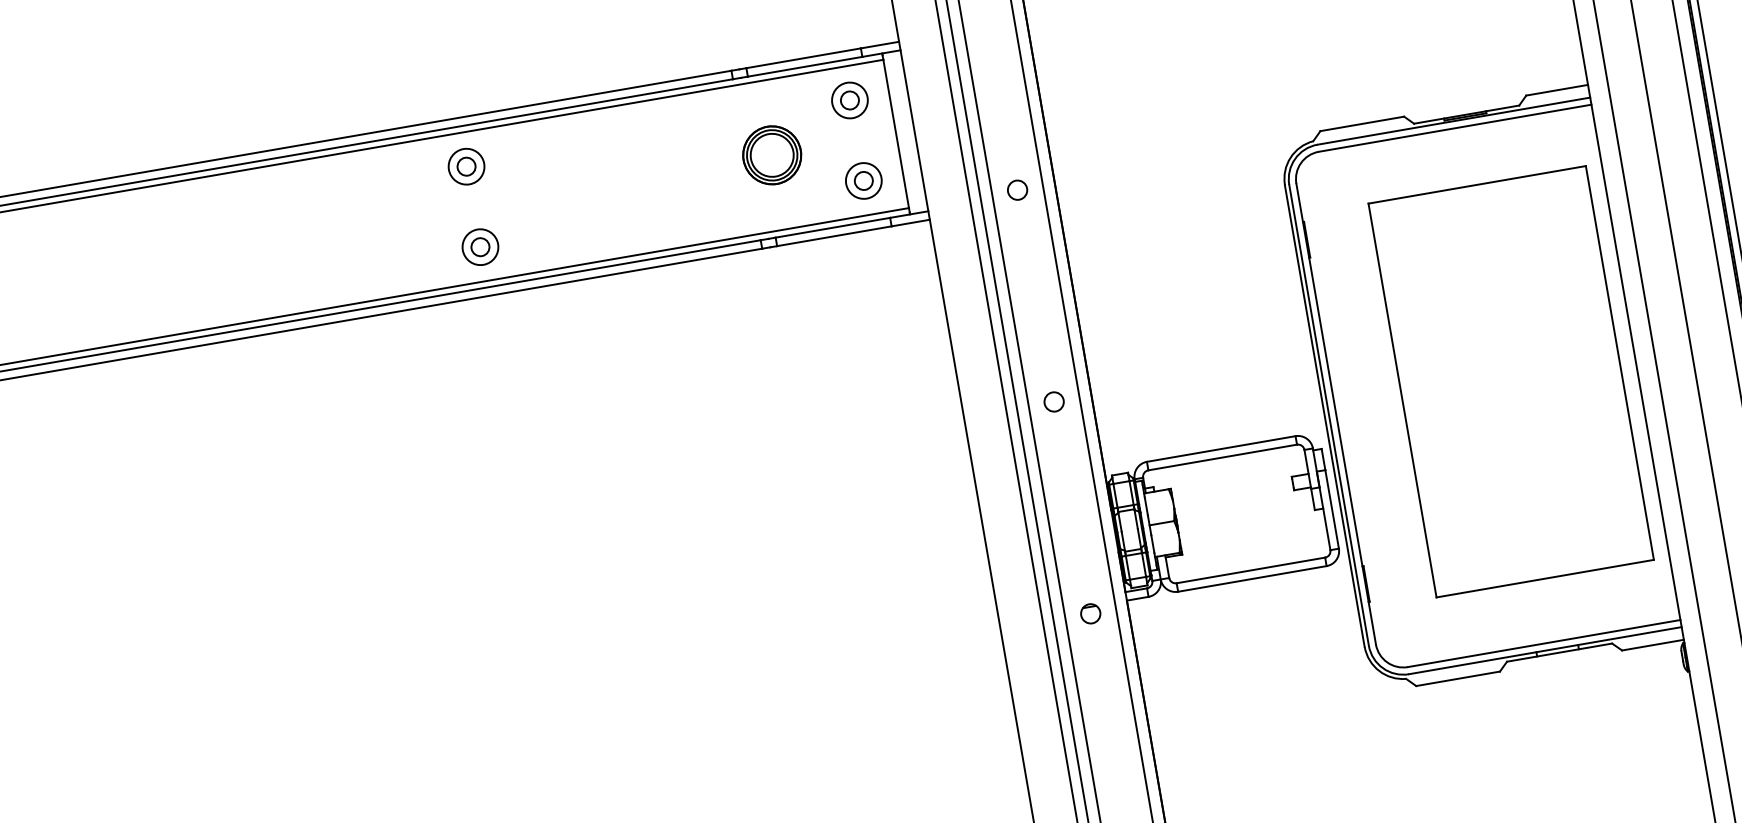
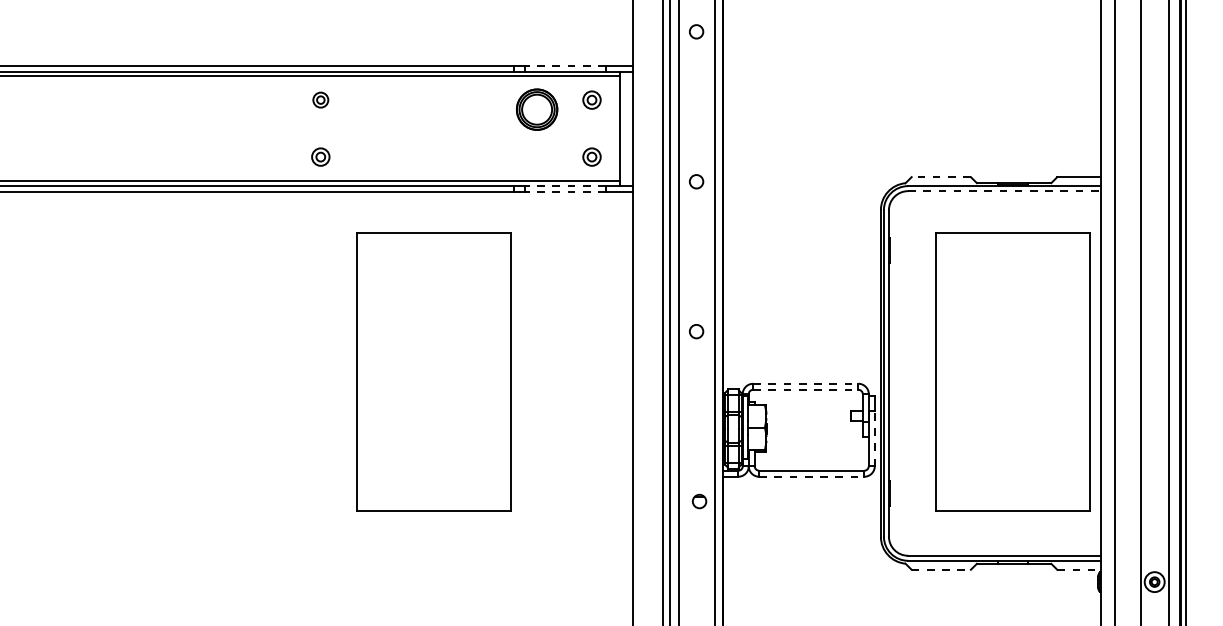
line: (803, 57) -> (565, 65), solid -> dashed
part: (849, 99) -> (591, 99), size x0.7
line: (1362, 124) -> (941, 177), solid -> dashed
line: (1456, 128) -> (1005, 191), solid -> dashed
part: (772, 154) -> (537, 109), moved
part: (466, 165) -> (320, 99), size x0.6
part: (862, 180) -> (591, 156), size x0.7
line: (833, 227) -> (565, 185), solid -> dashed
line: (834, 235) -> (565, 191), solid -> dashed
part: (479, 246) -> (320, 156), size x0.7
line: (1220, 448) -> (805, 383), solid -> dashed
line: (1222, 457) -> (805, 389), solid -> dashed
line: (1331, 509) -> (874, 438), solid -> dashed
part: (692, 522) -> (433, 371), added
line: (1251, 578) -> (811, 476), solid -> dashed
part: (1090, 613) -> (699, 501), moved
line: (1653, 644) -> (1079, 569), solid -> dashed
line: (1458, 678) -> (941, 569), solid -> dashed

